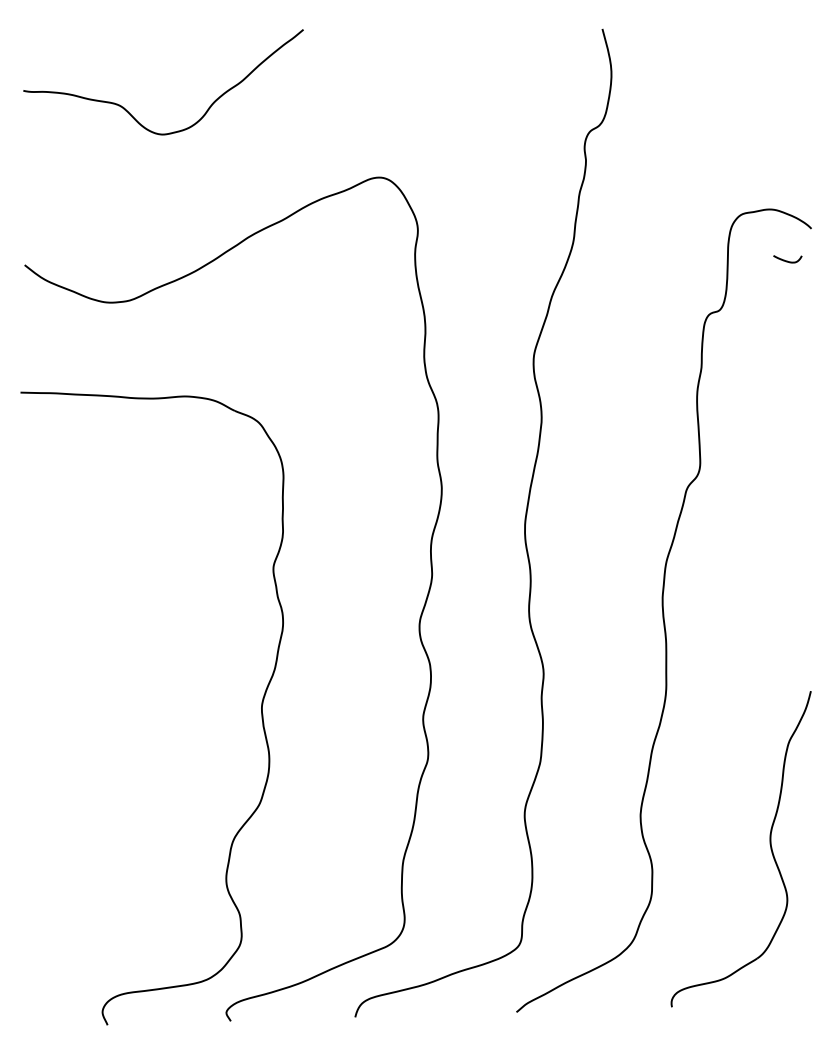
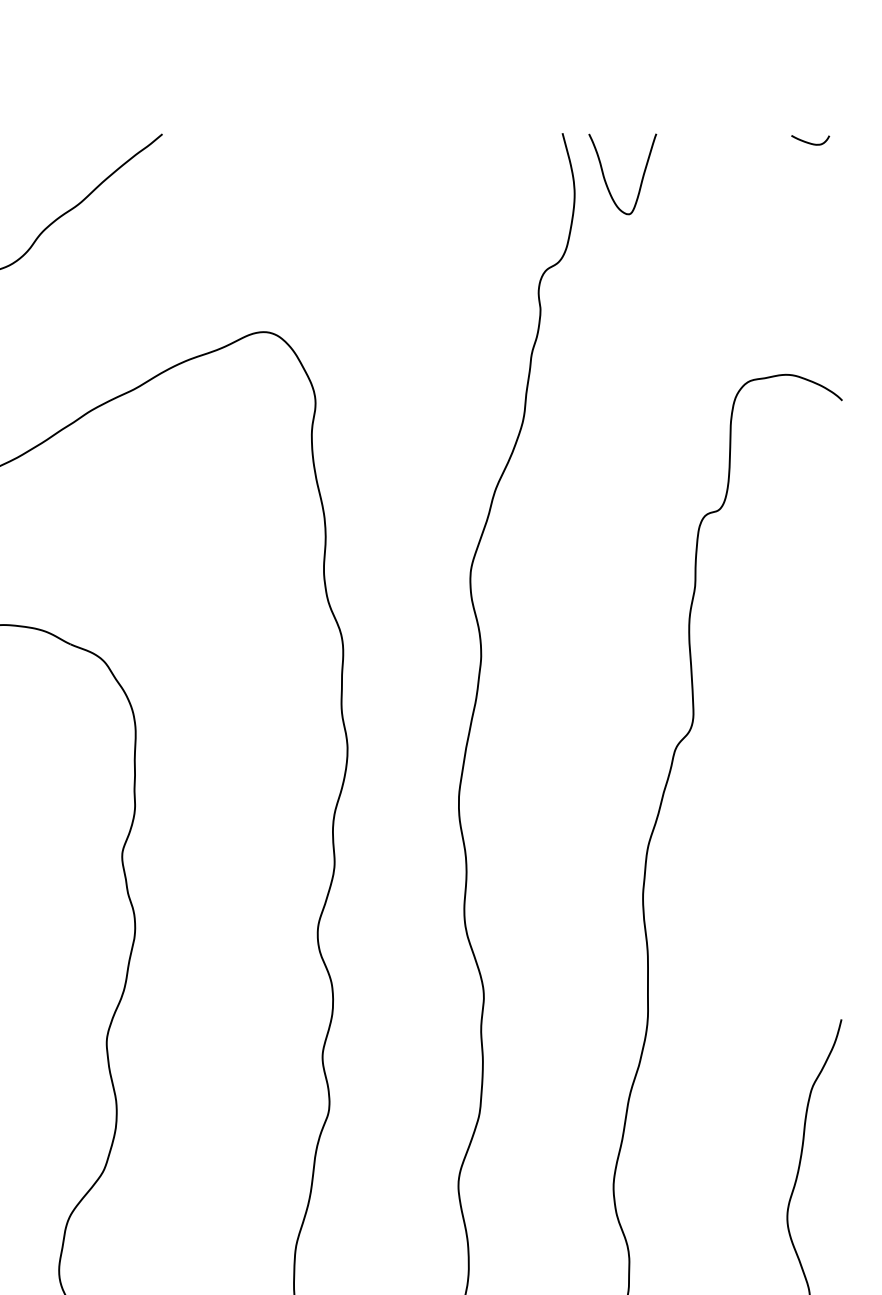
curve: (635, 64) -> (606, 180), added
curve: (787, 260) -> (810, 141), moved

